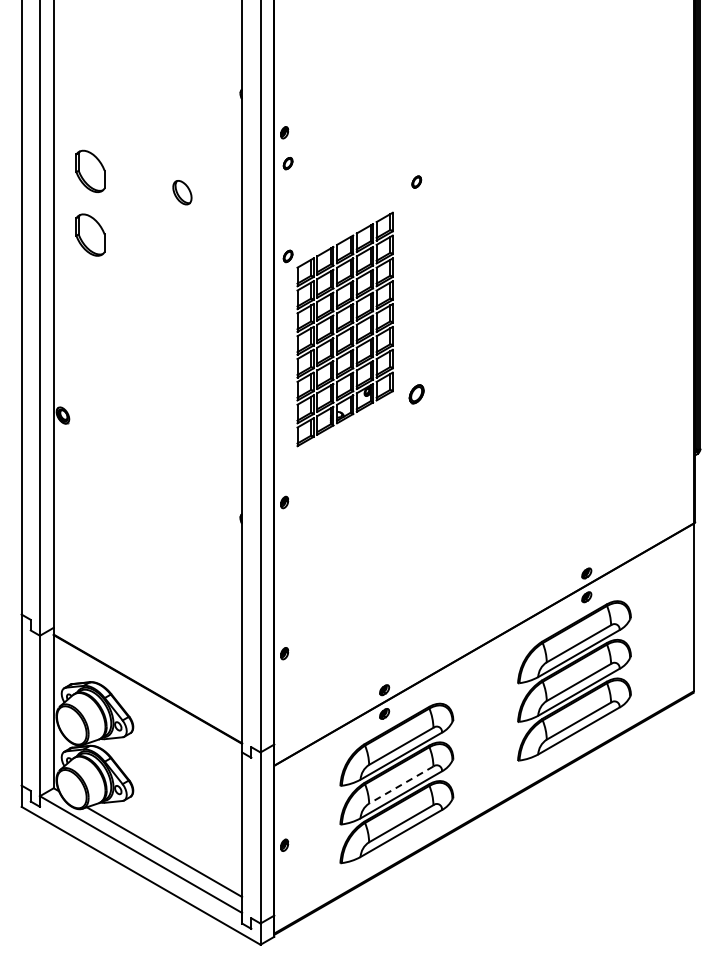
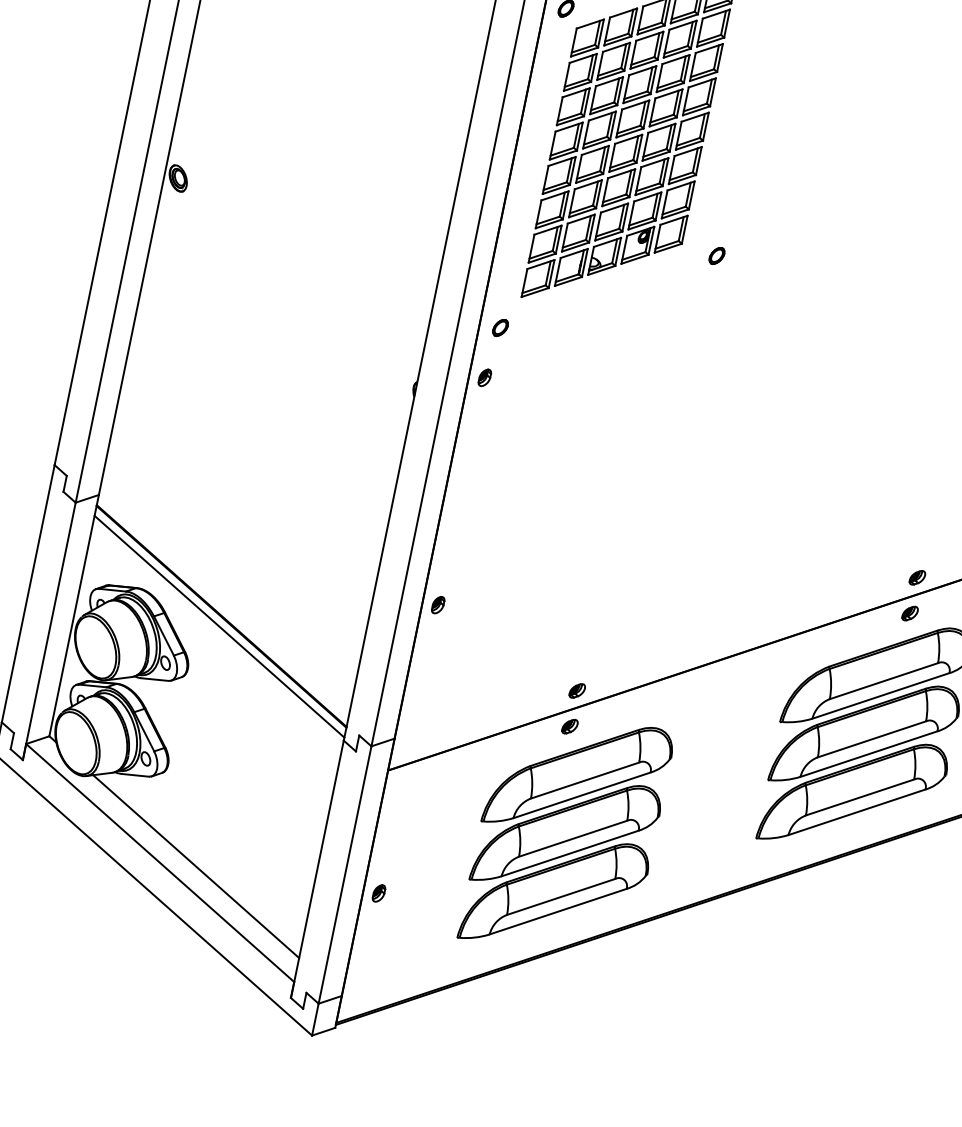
part: (416, 394) -> (716, 256), size x0.62
part: (287, 468) -> (499, 327), added
line: (147, 695) -> (219, 625), added
line: (400, 785) -> (571, 839), dashed -> solid

